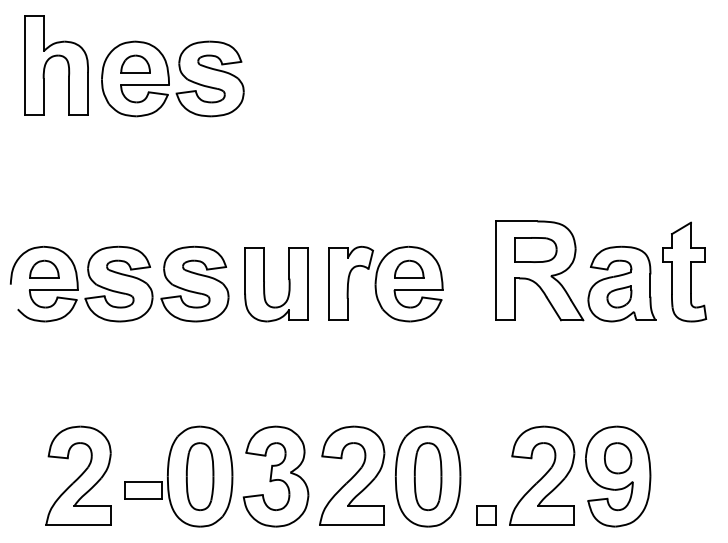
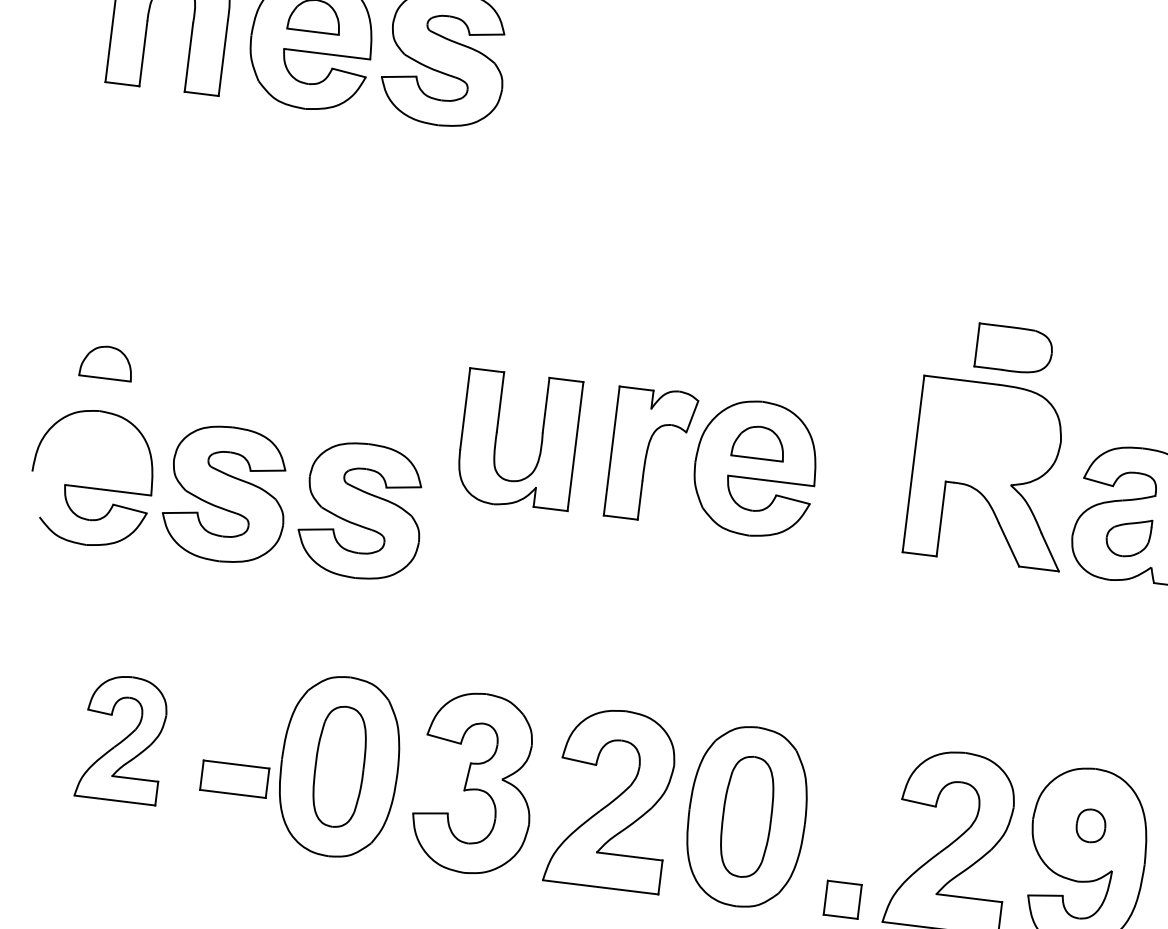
part: (535, 249) -> (1014, 348), moved
part: (119, 283) -> (226, 493), moved
part: (618, 458) -> (1091, 826), size x0.6
part: (78, 475) -> (122, 738), size x0.7

